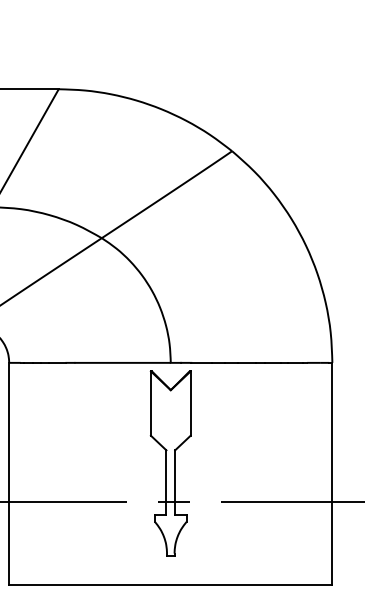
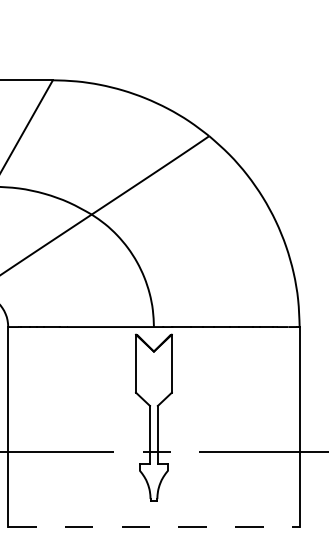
line: (170, 585) -> (153, 527), solid -> dashed

